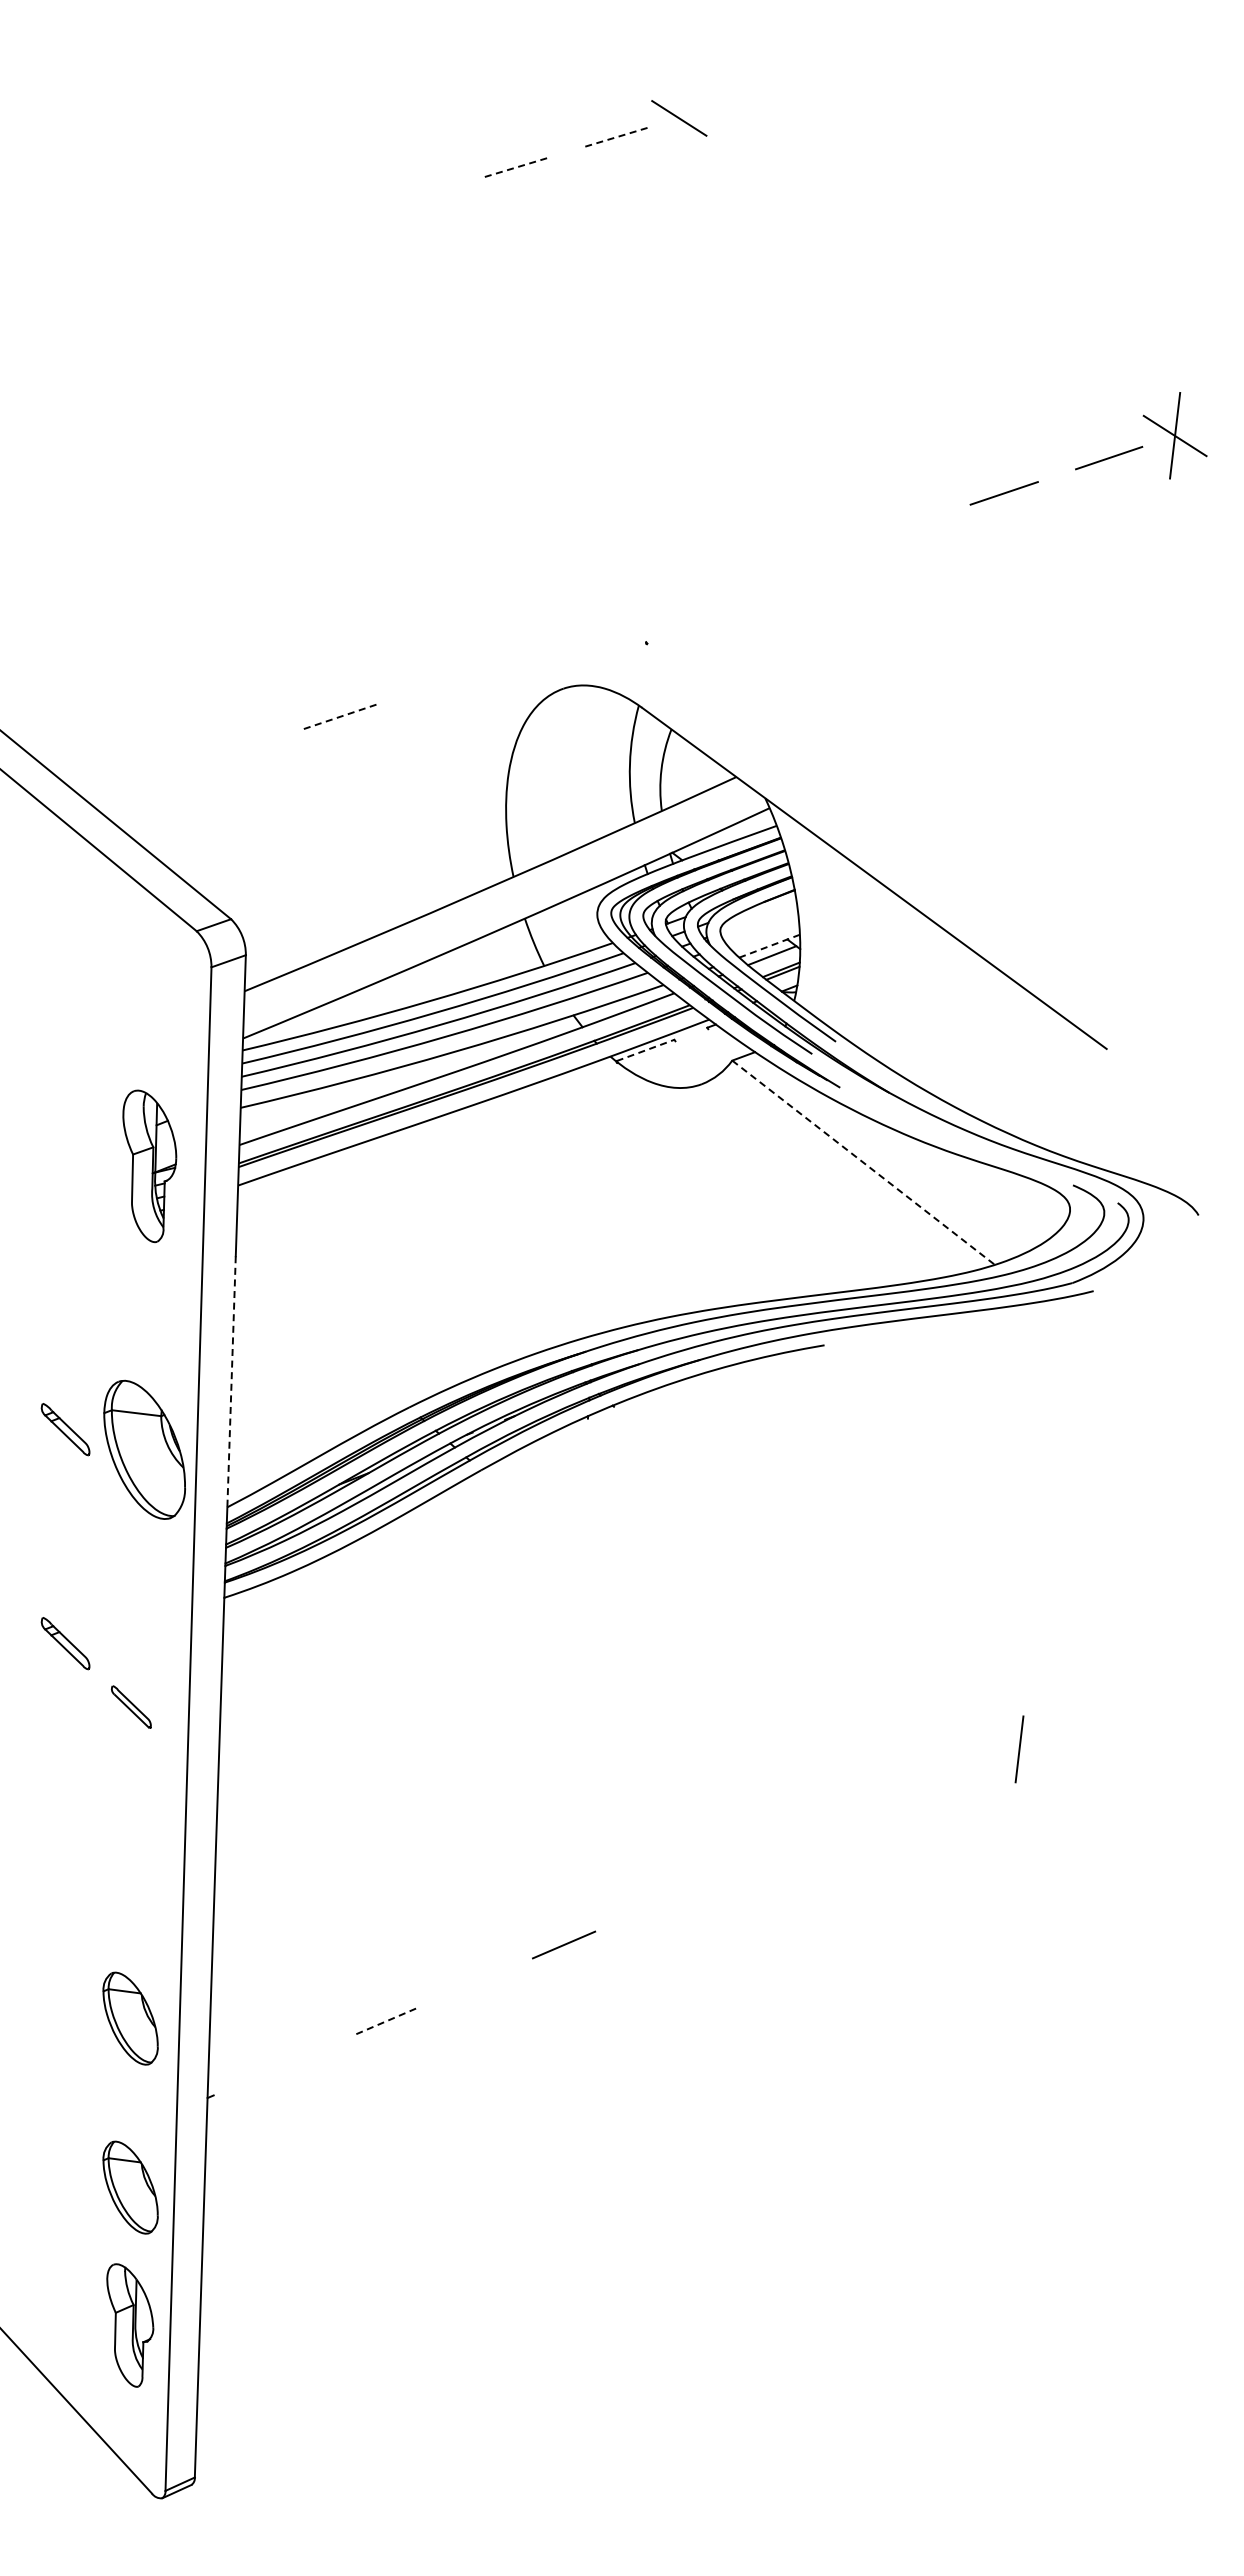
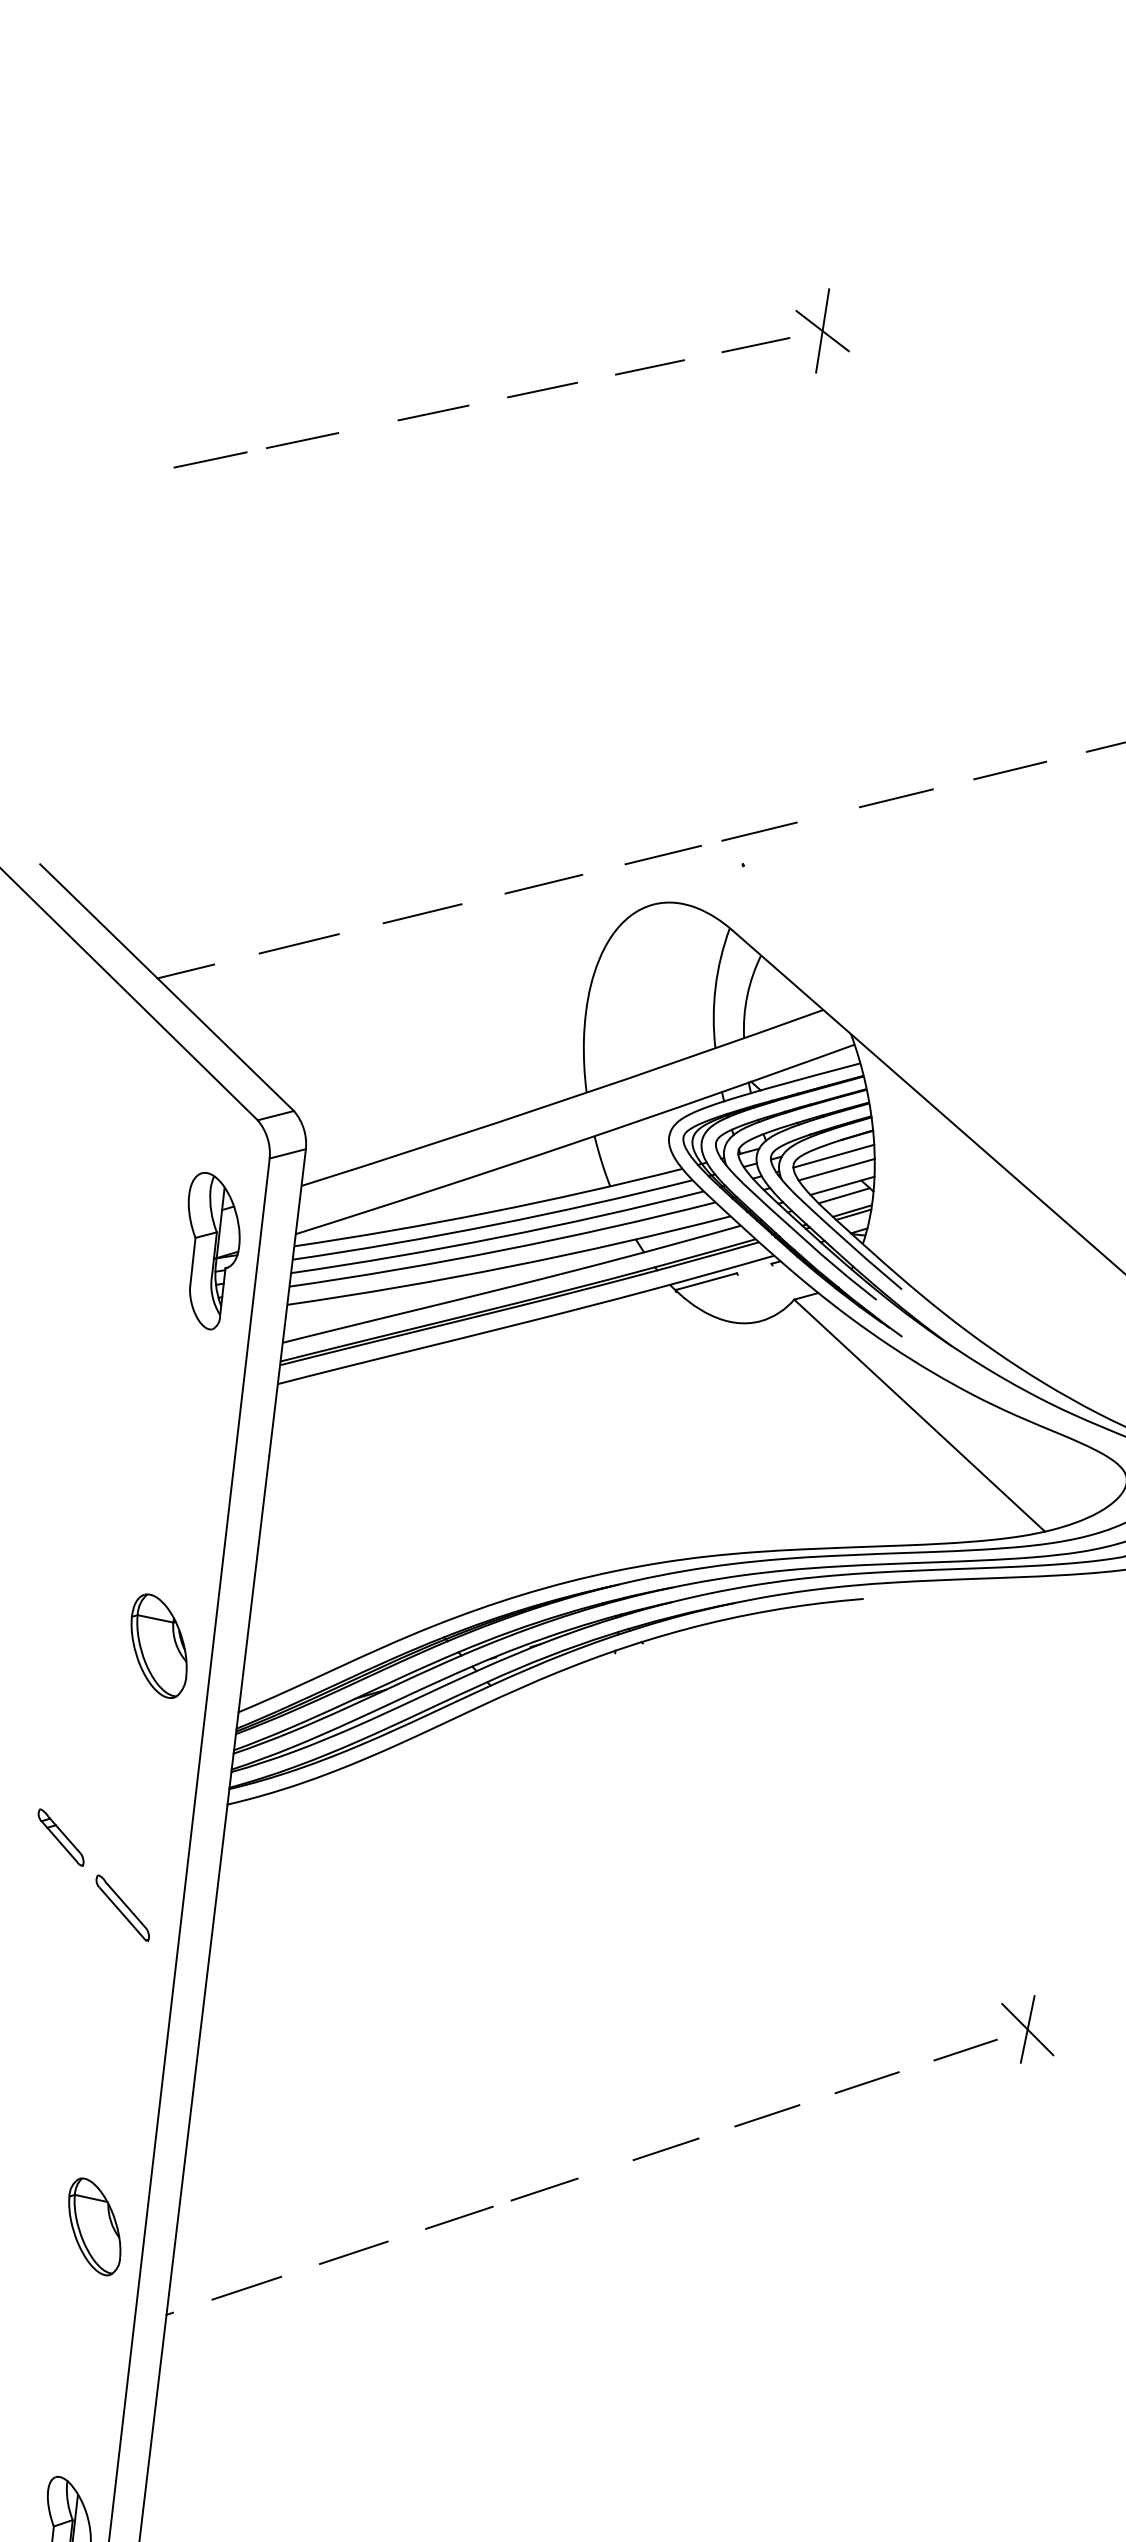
line: (679, 118) -> (822, 331), added
line: (615, 137) -> (755, 345), dashed -> solid
line: (514, 167) -> (649, 366), dashed -> solid
line: (412, 198) -> (542, 389), added
line: (308, 230) -> (433, 413), added
line: (183, 267) -> (302, 440), added
line: (95, 294) -> (210, 460), added
line: (897, 528) -> (1009, 769), added
line: (789, 565) -> (896, 798), added
line: (659, 609) -> (759, 831), added
line: (567, 640) -> (662, 855), added
line: (454, 678) -> (543, 884), added
line: (339, 717) -> (422, 914), dashed -> solid
line: (221, 756) -> (298, 943), added
line: (114, 792) -> (185, 971), added
line: (758, 917) -> (833, 1155), added
line: (762, 930) -> (836, 1169), added
line: (769, 946) -> (842, 1186), dashed -> solid
line: (645, 1050) -> (706, 1281), dashed -> solid
line: (864, 1163) -> (920, 1416), dashed -> solid
part: (149, 1166) -> (211, 1251), moved
line: (231, 1381) -> (253, 1583), dashed -> solid
part: (65, 1429) -> (79, 1618), removed
part: (144, 1449) -> (158, 1645), size x0.71
part: (131, 1706) -> (123, 1907), size x1.43
line: (1019, 1749) -> (1027, 2029), added
line: (960, 1774) -> (965, 2049), added
line: (867, 1814) -> (866, 2082), added
line: (773, 1854) -> (766, 2115), added
line: (678, 1895) -> (666, 2148), added
line: (483, 1979) -> (459, 2217), added
line: (384, 2022) -> (354, 2253), dashed -> solid
line: (282, 2065) -> (246, 2288), added
part: (130, 2187) -> (79, 2399), removed

